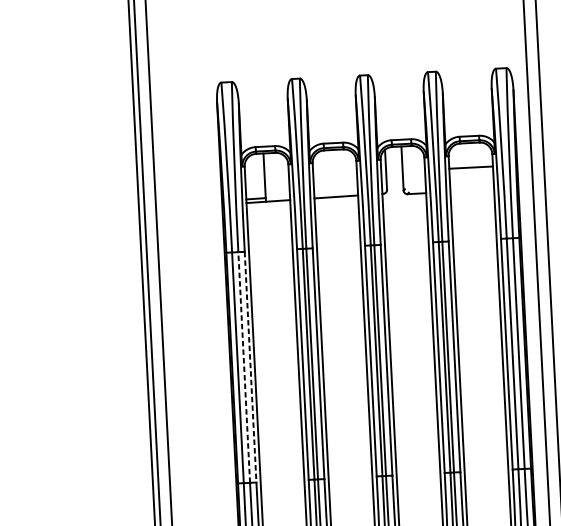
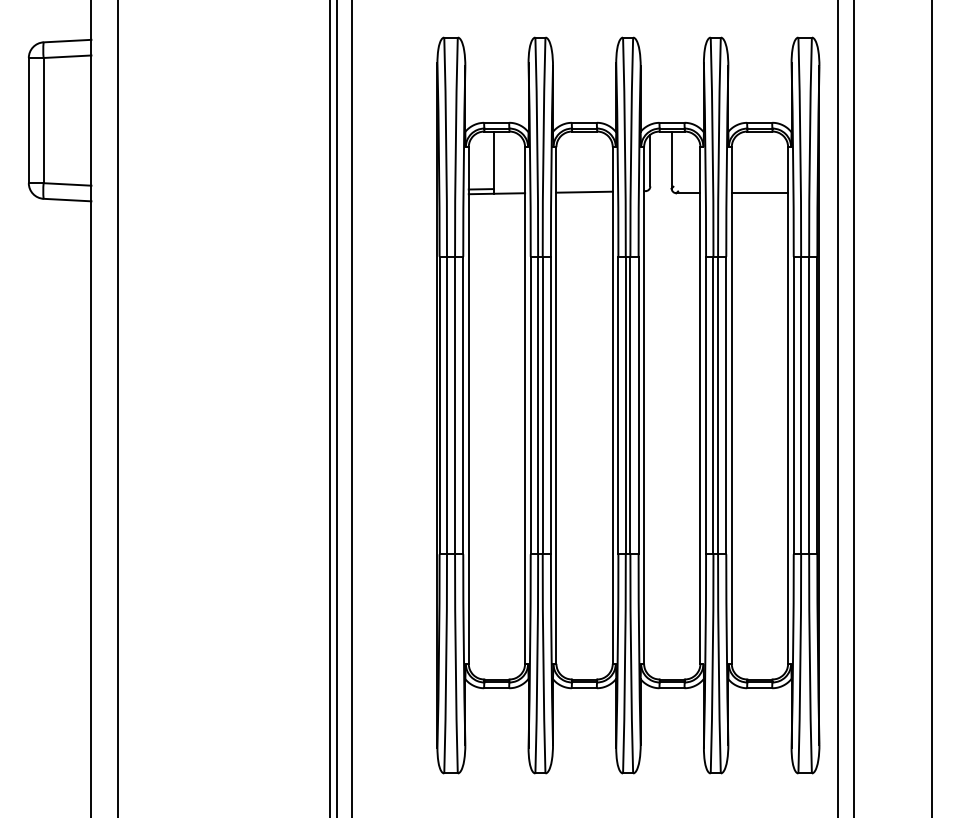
line: (470, 167) -> (759, 193), moved
line: (244, 367) -> (455, 405), dashed -> solid
line: (250, 367) -> (463, 405), dashed -> solid

